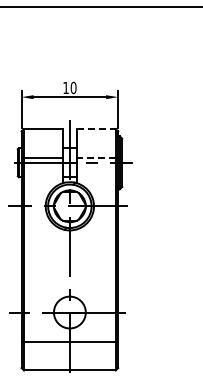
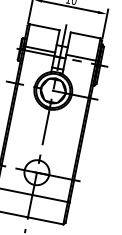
line: (96, 129) -> (85, 35), dashed -> solid
line: (95, 158) -> (80, 57), dashed -> solid

